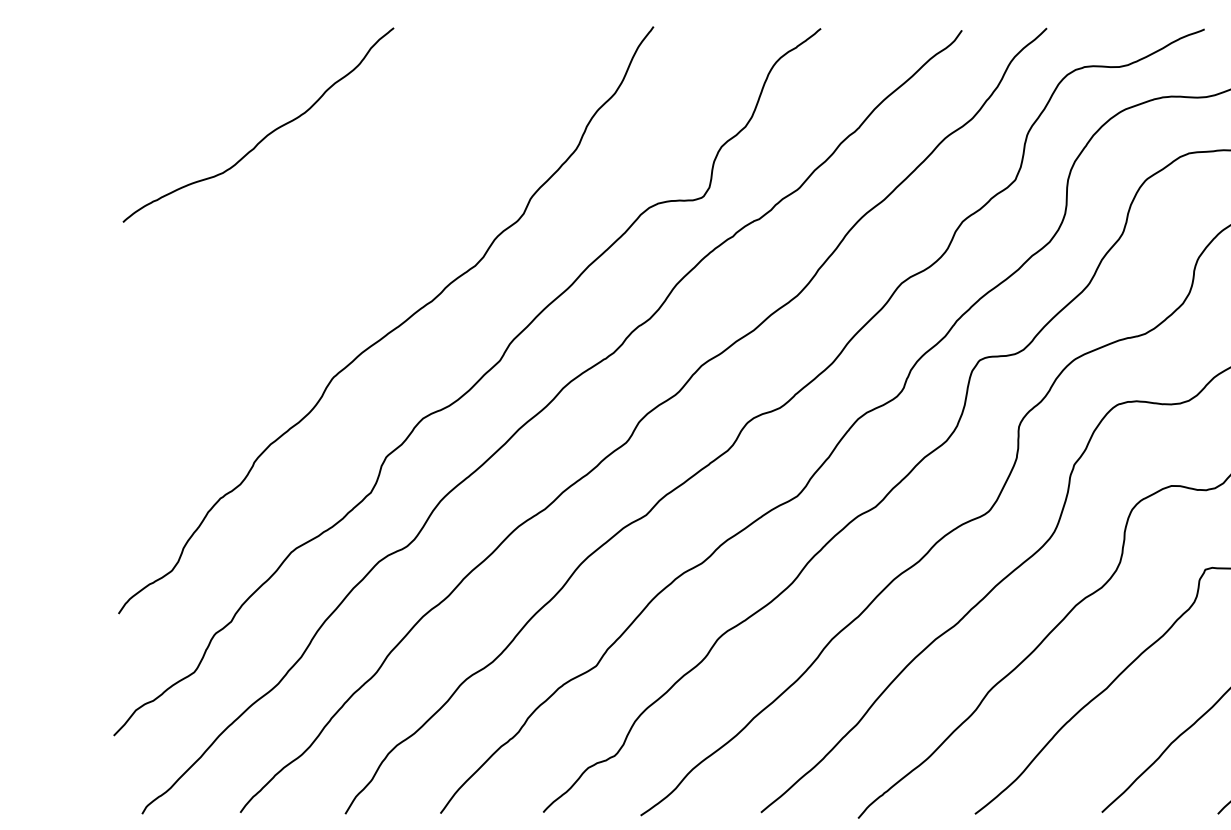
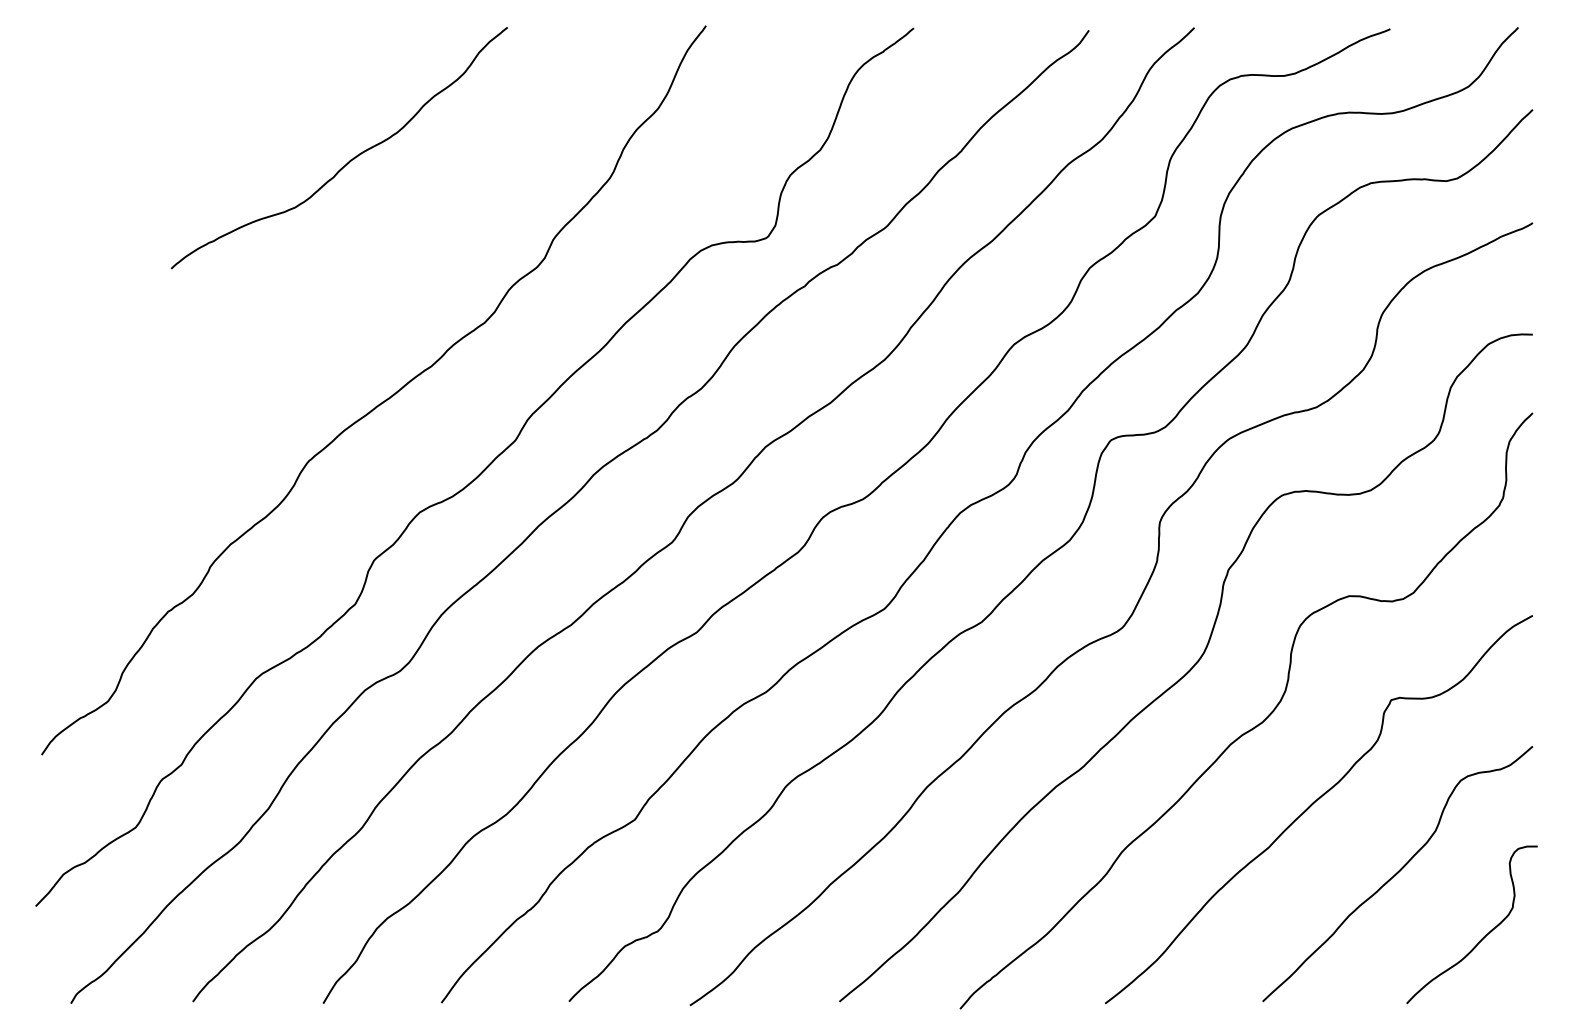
curve: (267, 134) -> (350, 159), moved

